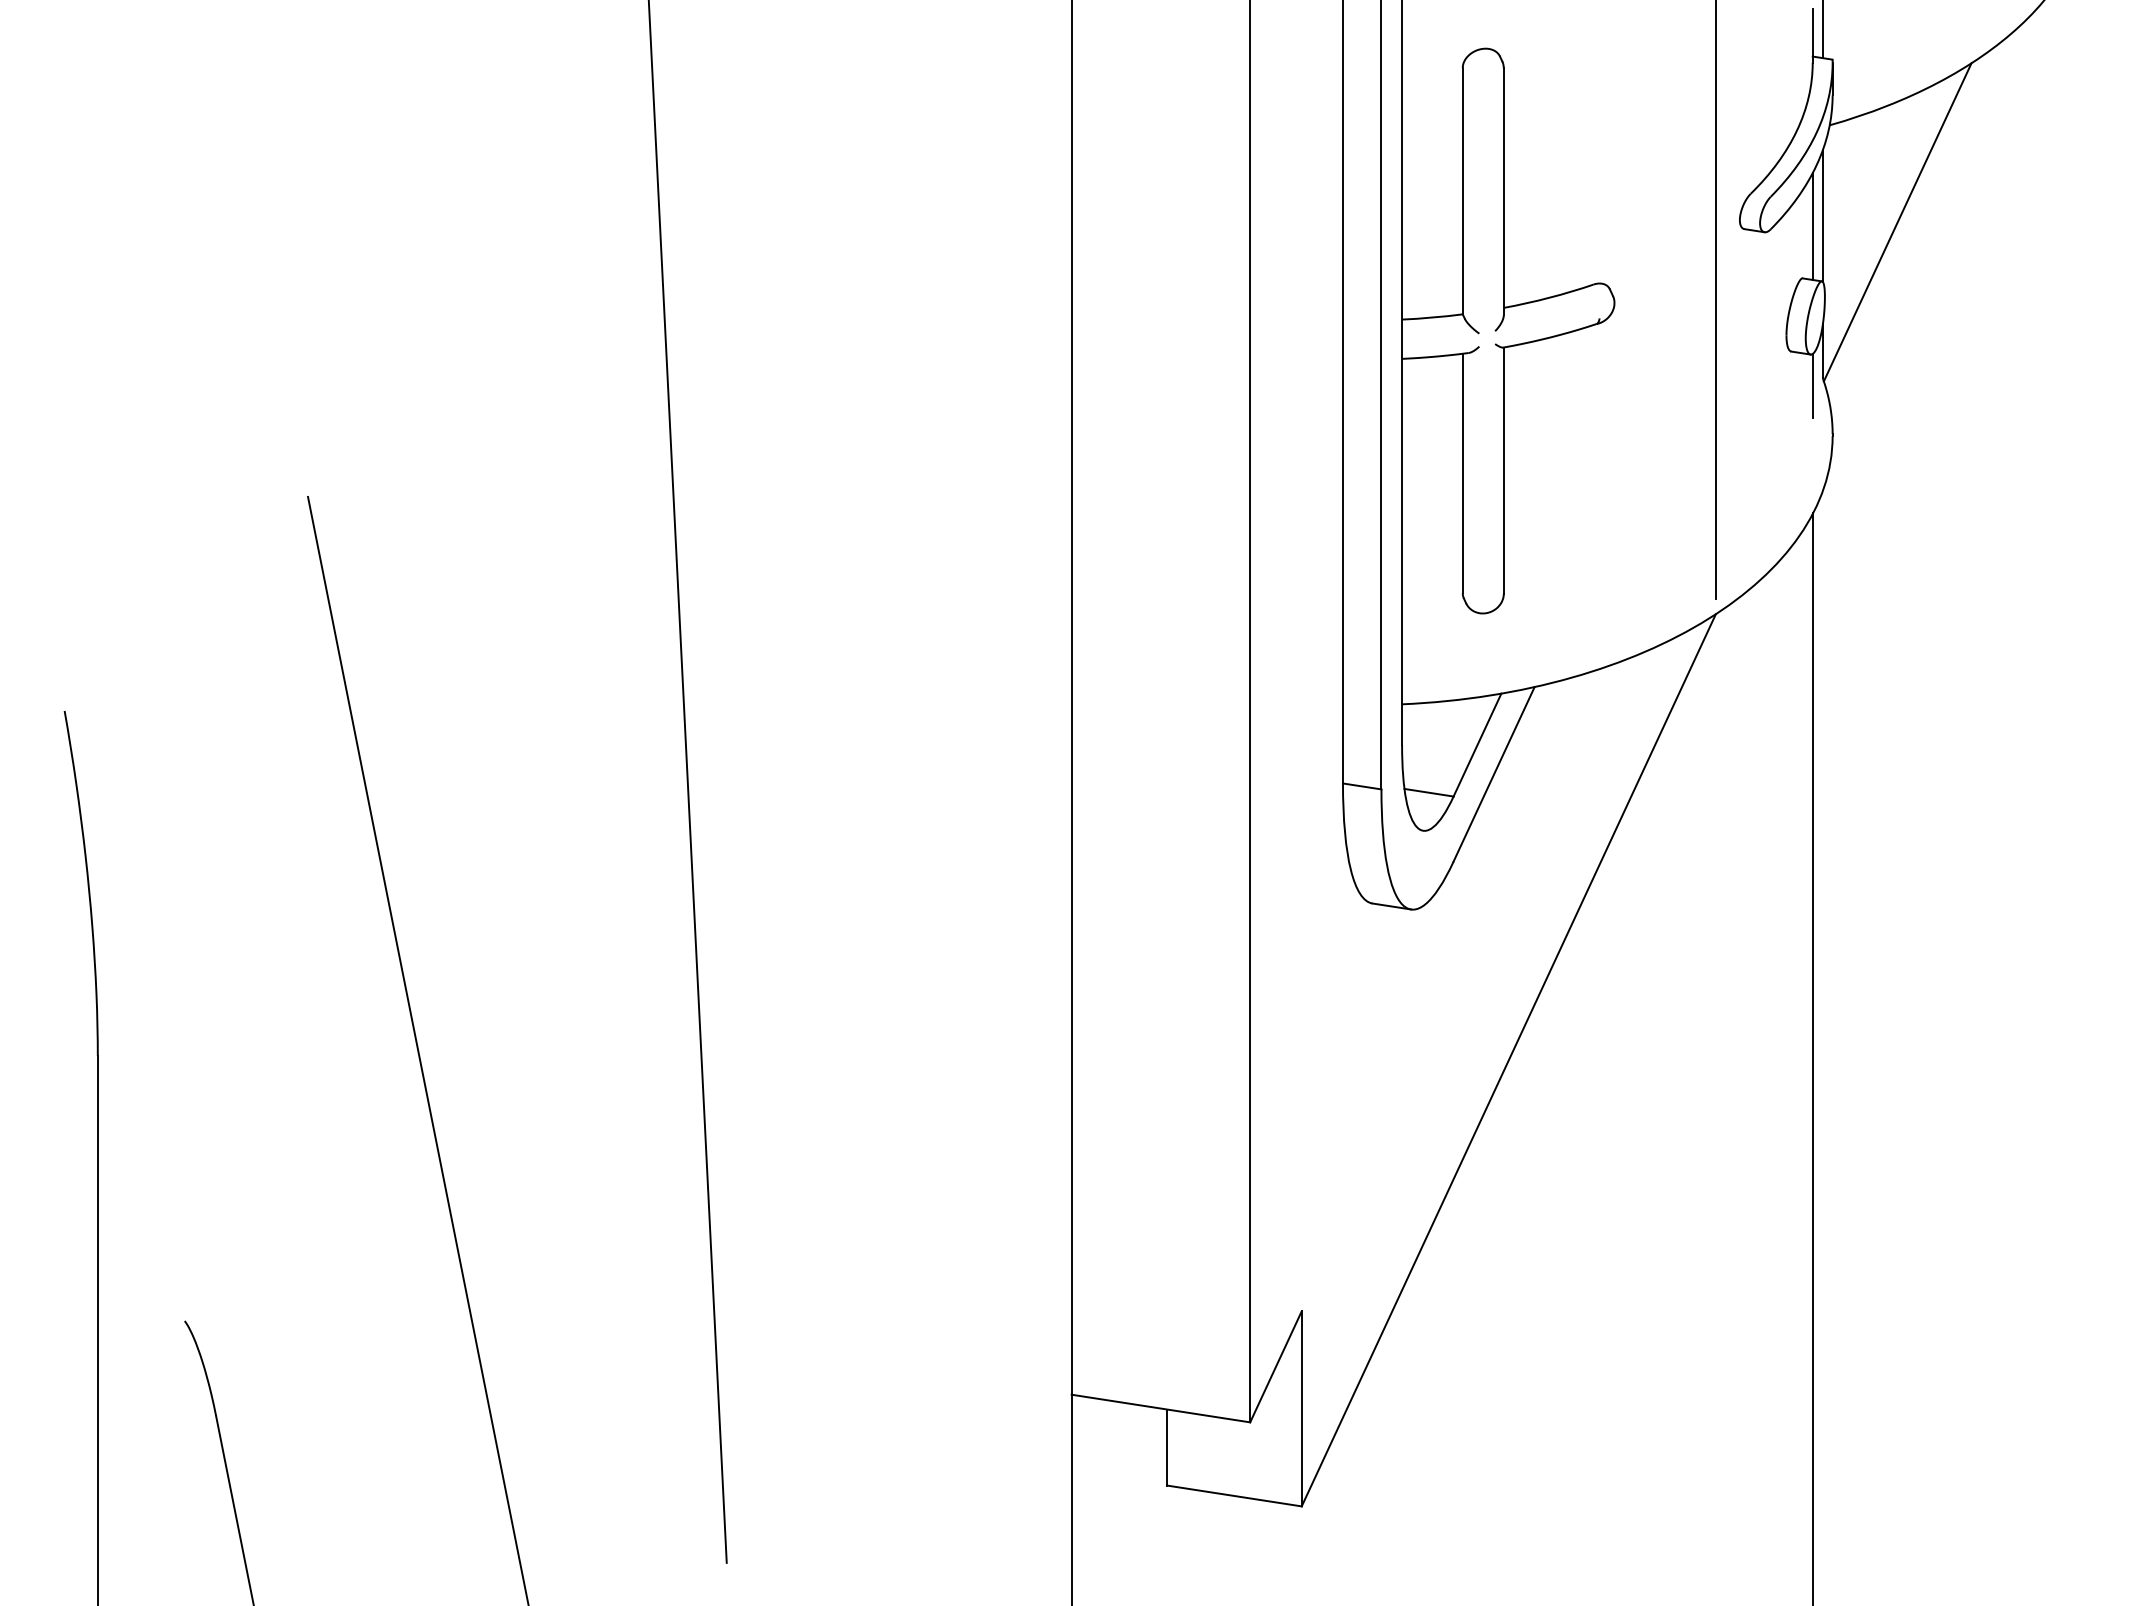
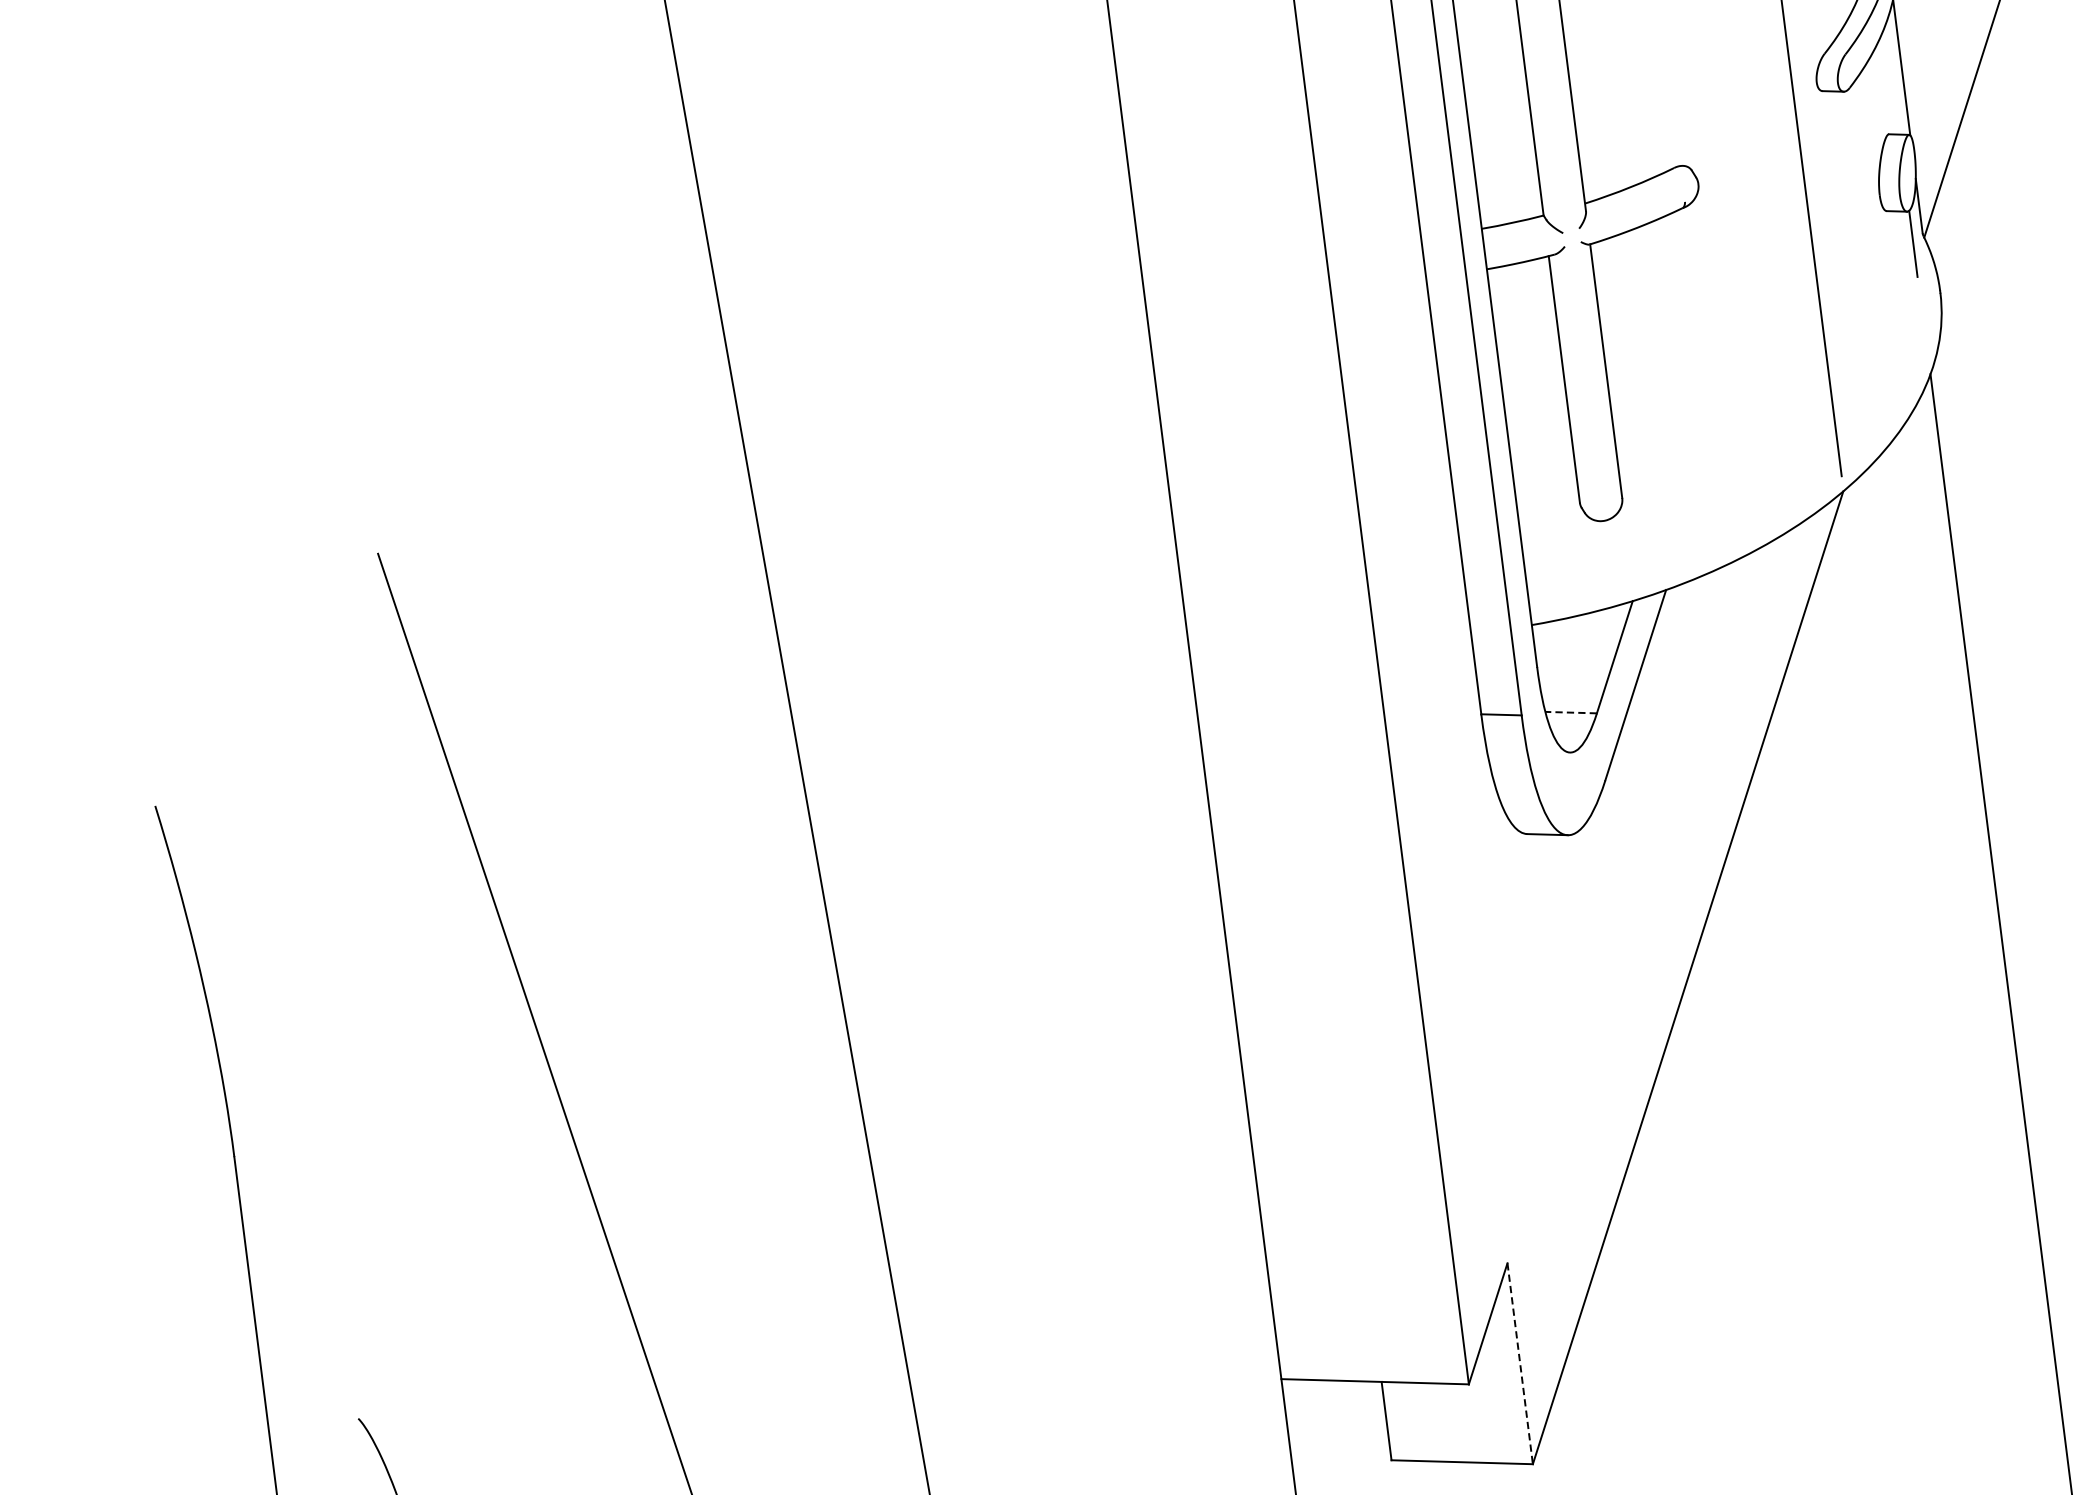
line: (1812, 226) -> (1892, 79), removed
line: (1429, 792) -> (1571, 712), solid -> dashed
line: (1301, 1408) -> (1519, 1363), solid -> dashed

